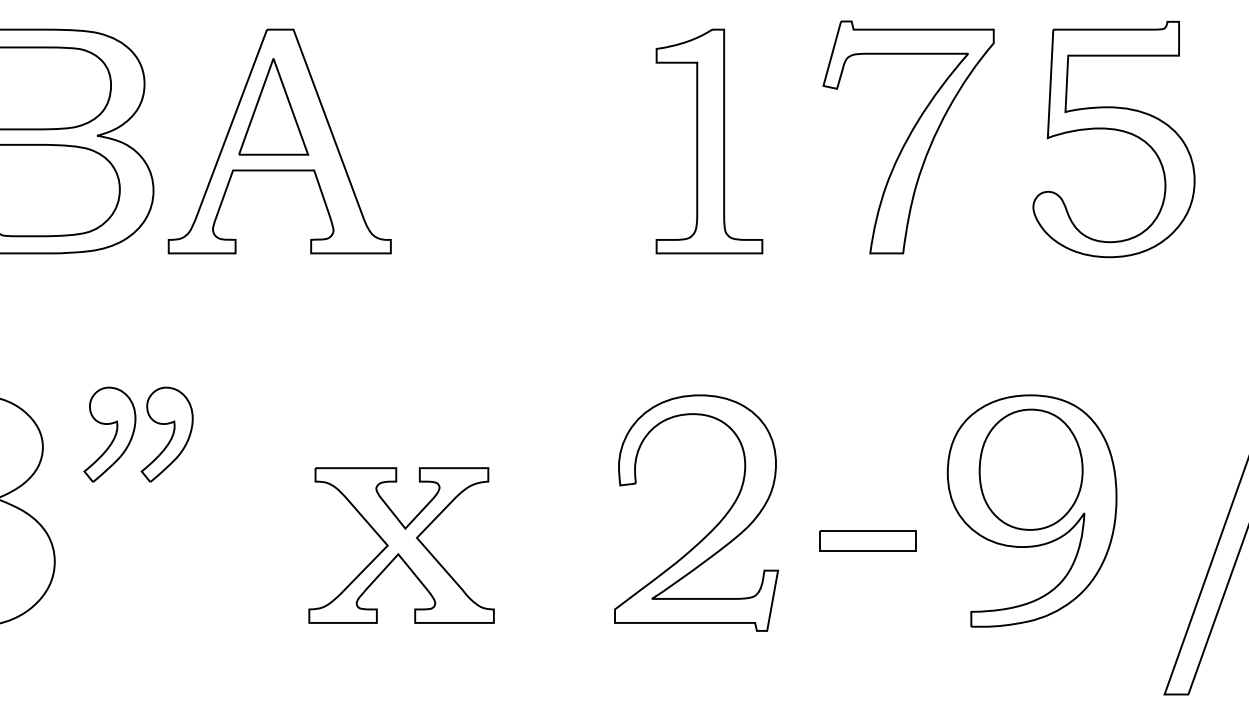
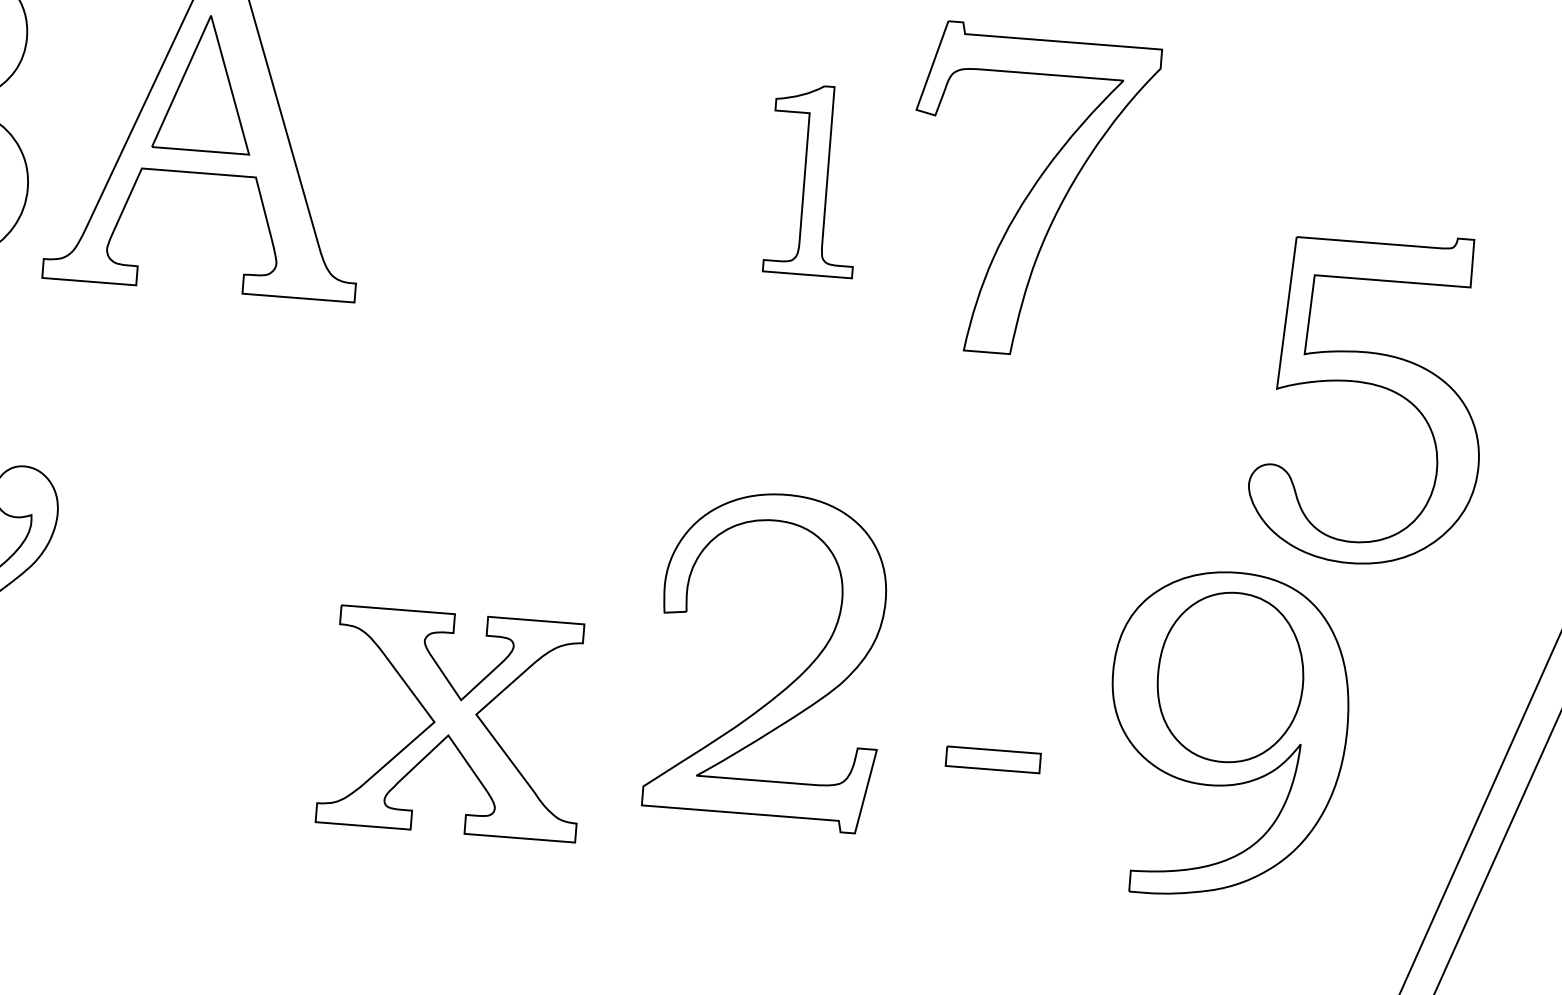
part: (1113, 130) -> (1370, 385), moved
part: (908, 137) -> (1030, 191), moved
part: (709, 141) -> (814, 180), size x0.6
part: (712, 528) -> (789, 683), moved
part: (867, 540) -> (992, 758), size x0.7
part: (401, 545) -> (453, 723), moved

